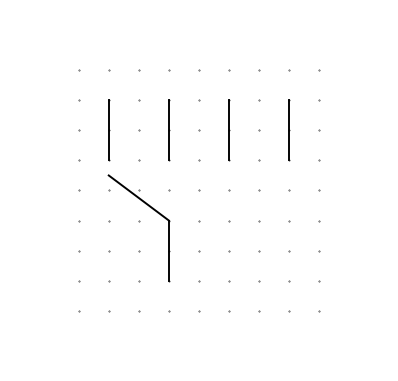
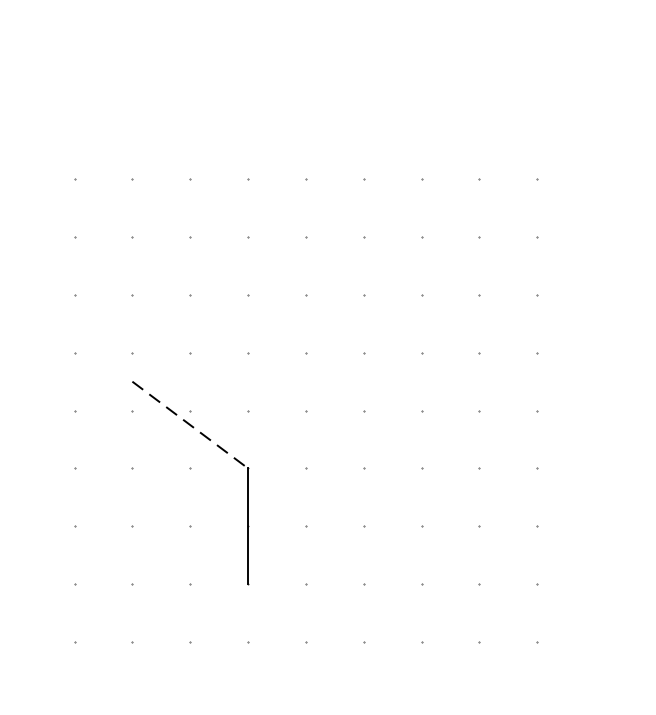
line: (108, 130) -> (131, 295), removed
line: (168, 130) -> (247, 295), removed
line: (229, 130) -> (364, 295), removed
line: (289, 130) -> (479, 295), removed
line: (138, 198) -> (189, 425), solid -> dashed

